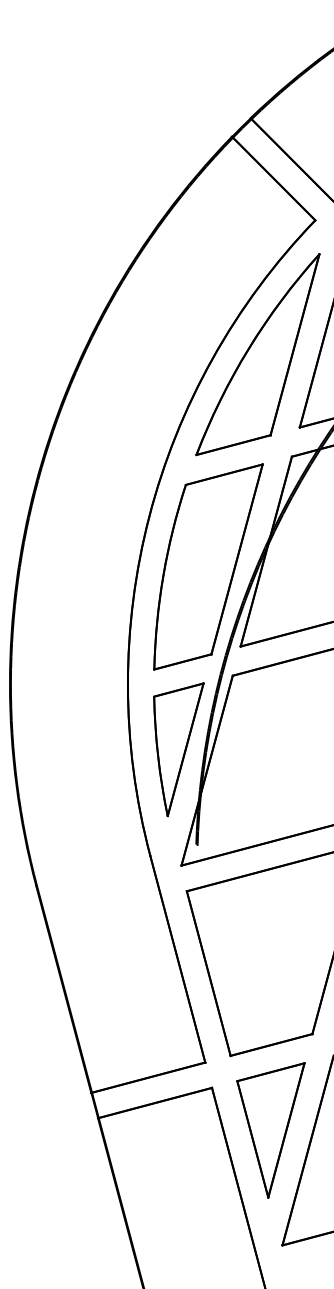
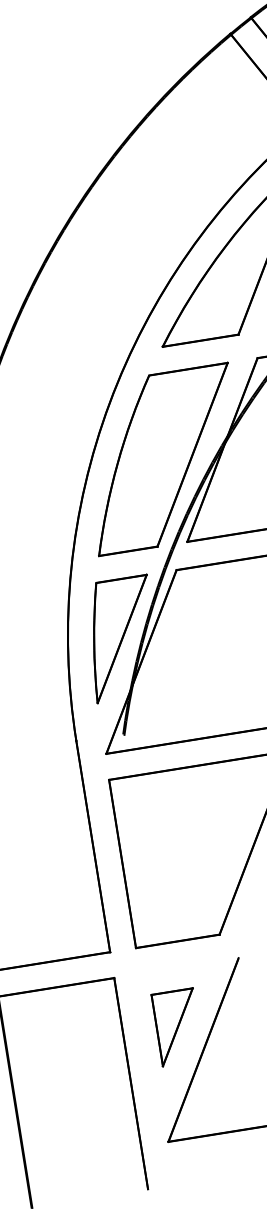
part: (270, 1130) -> (168, 1026), size x0.6

